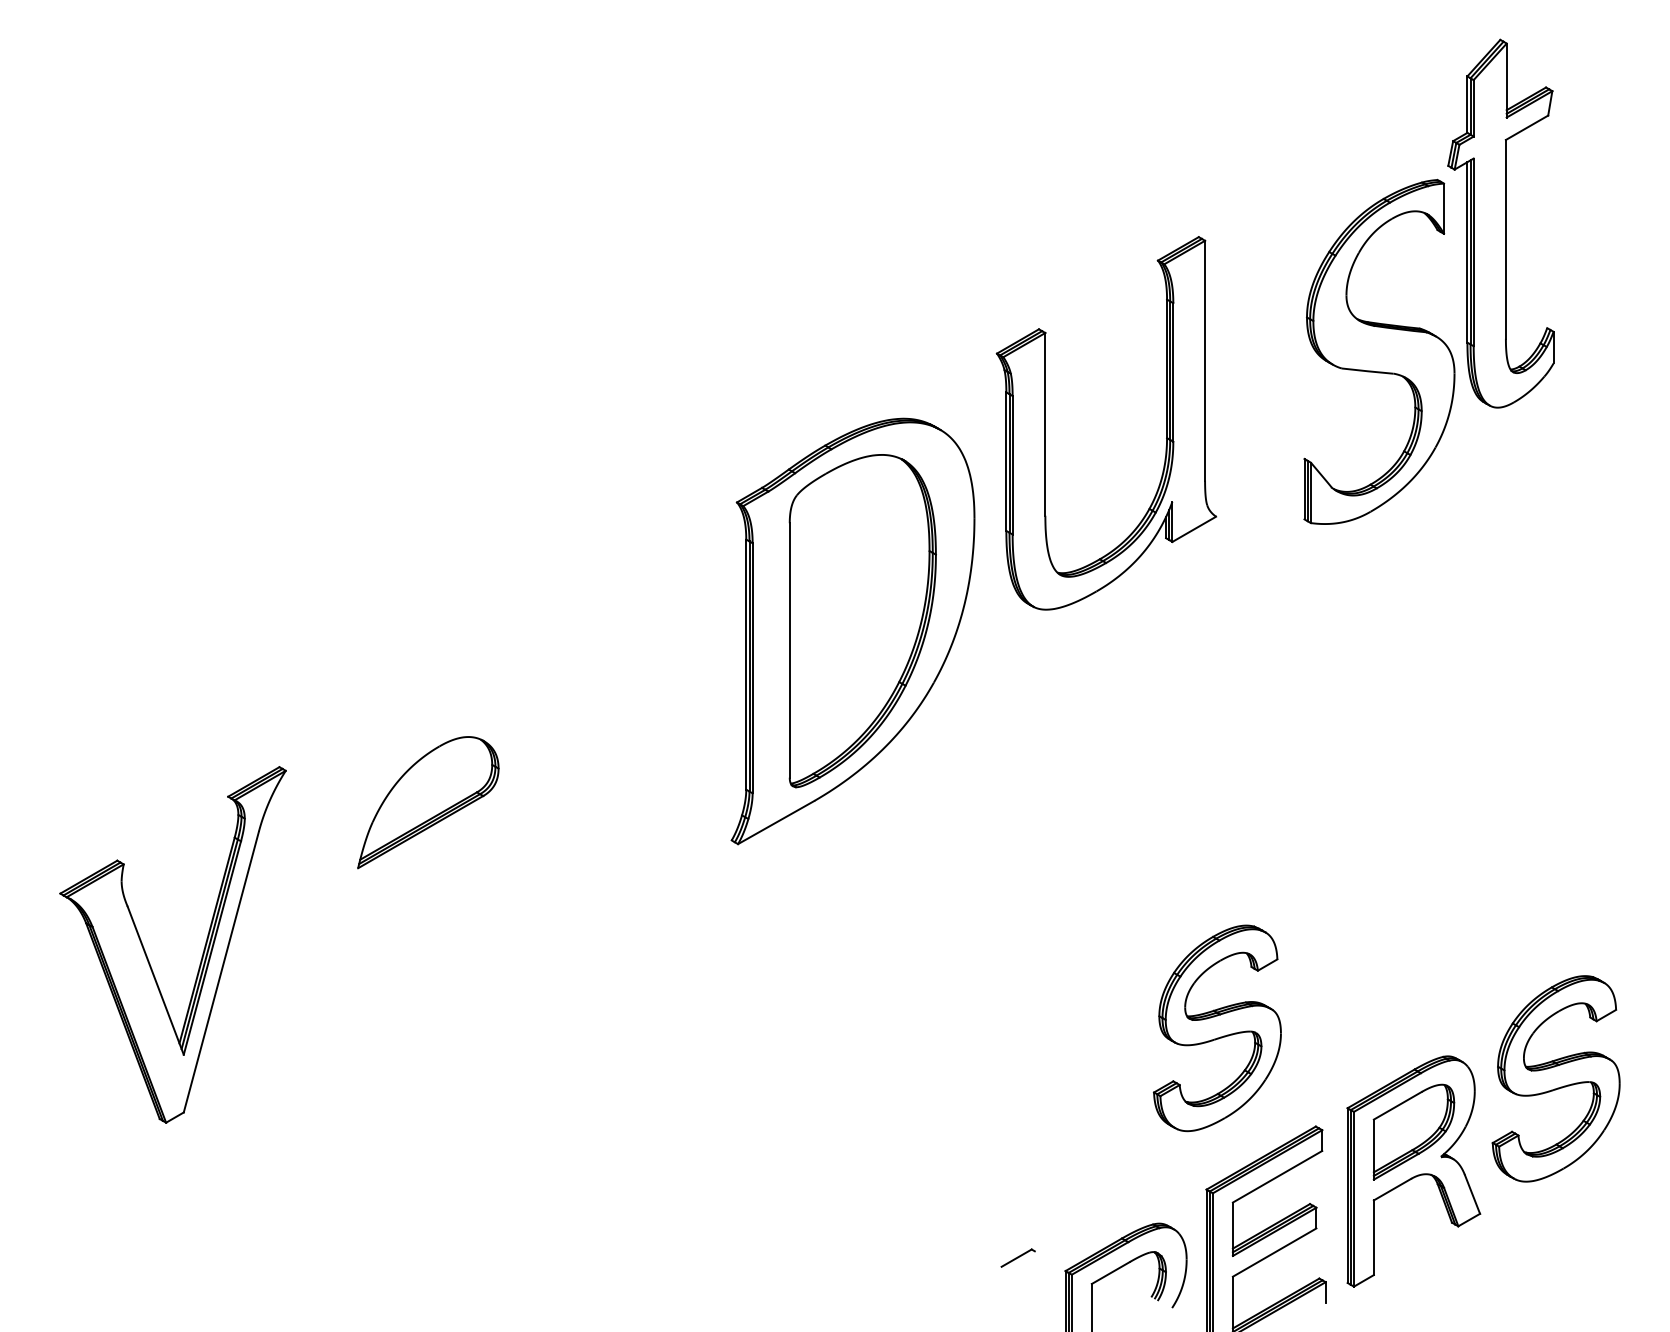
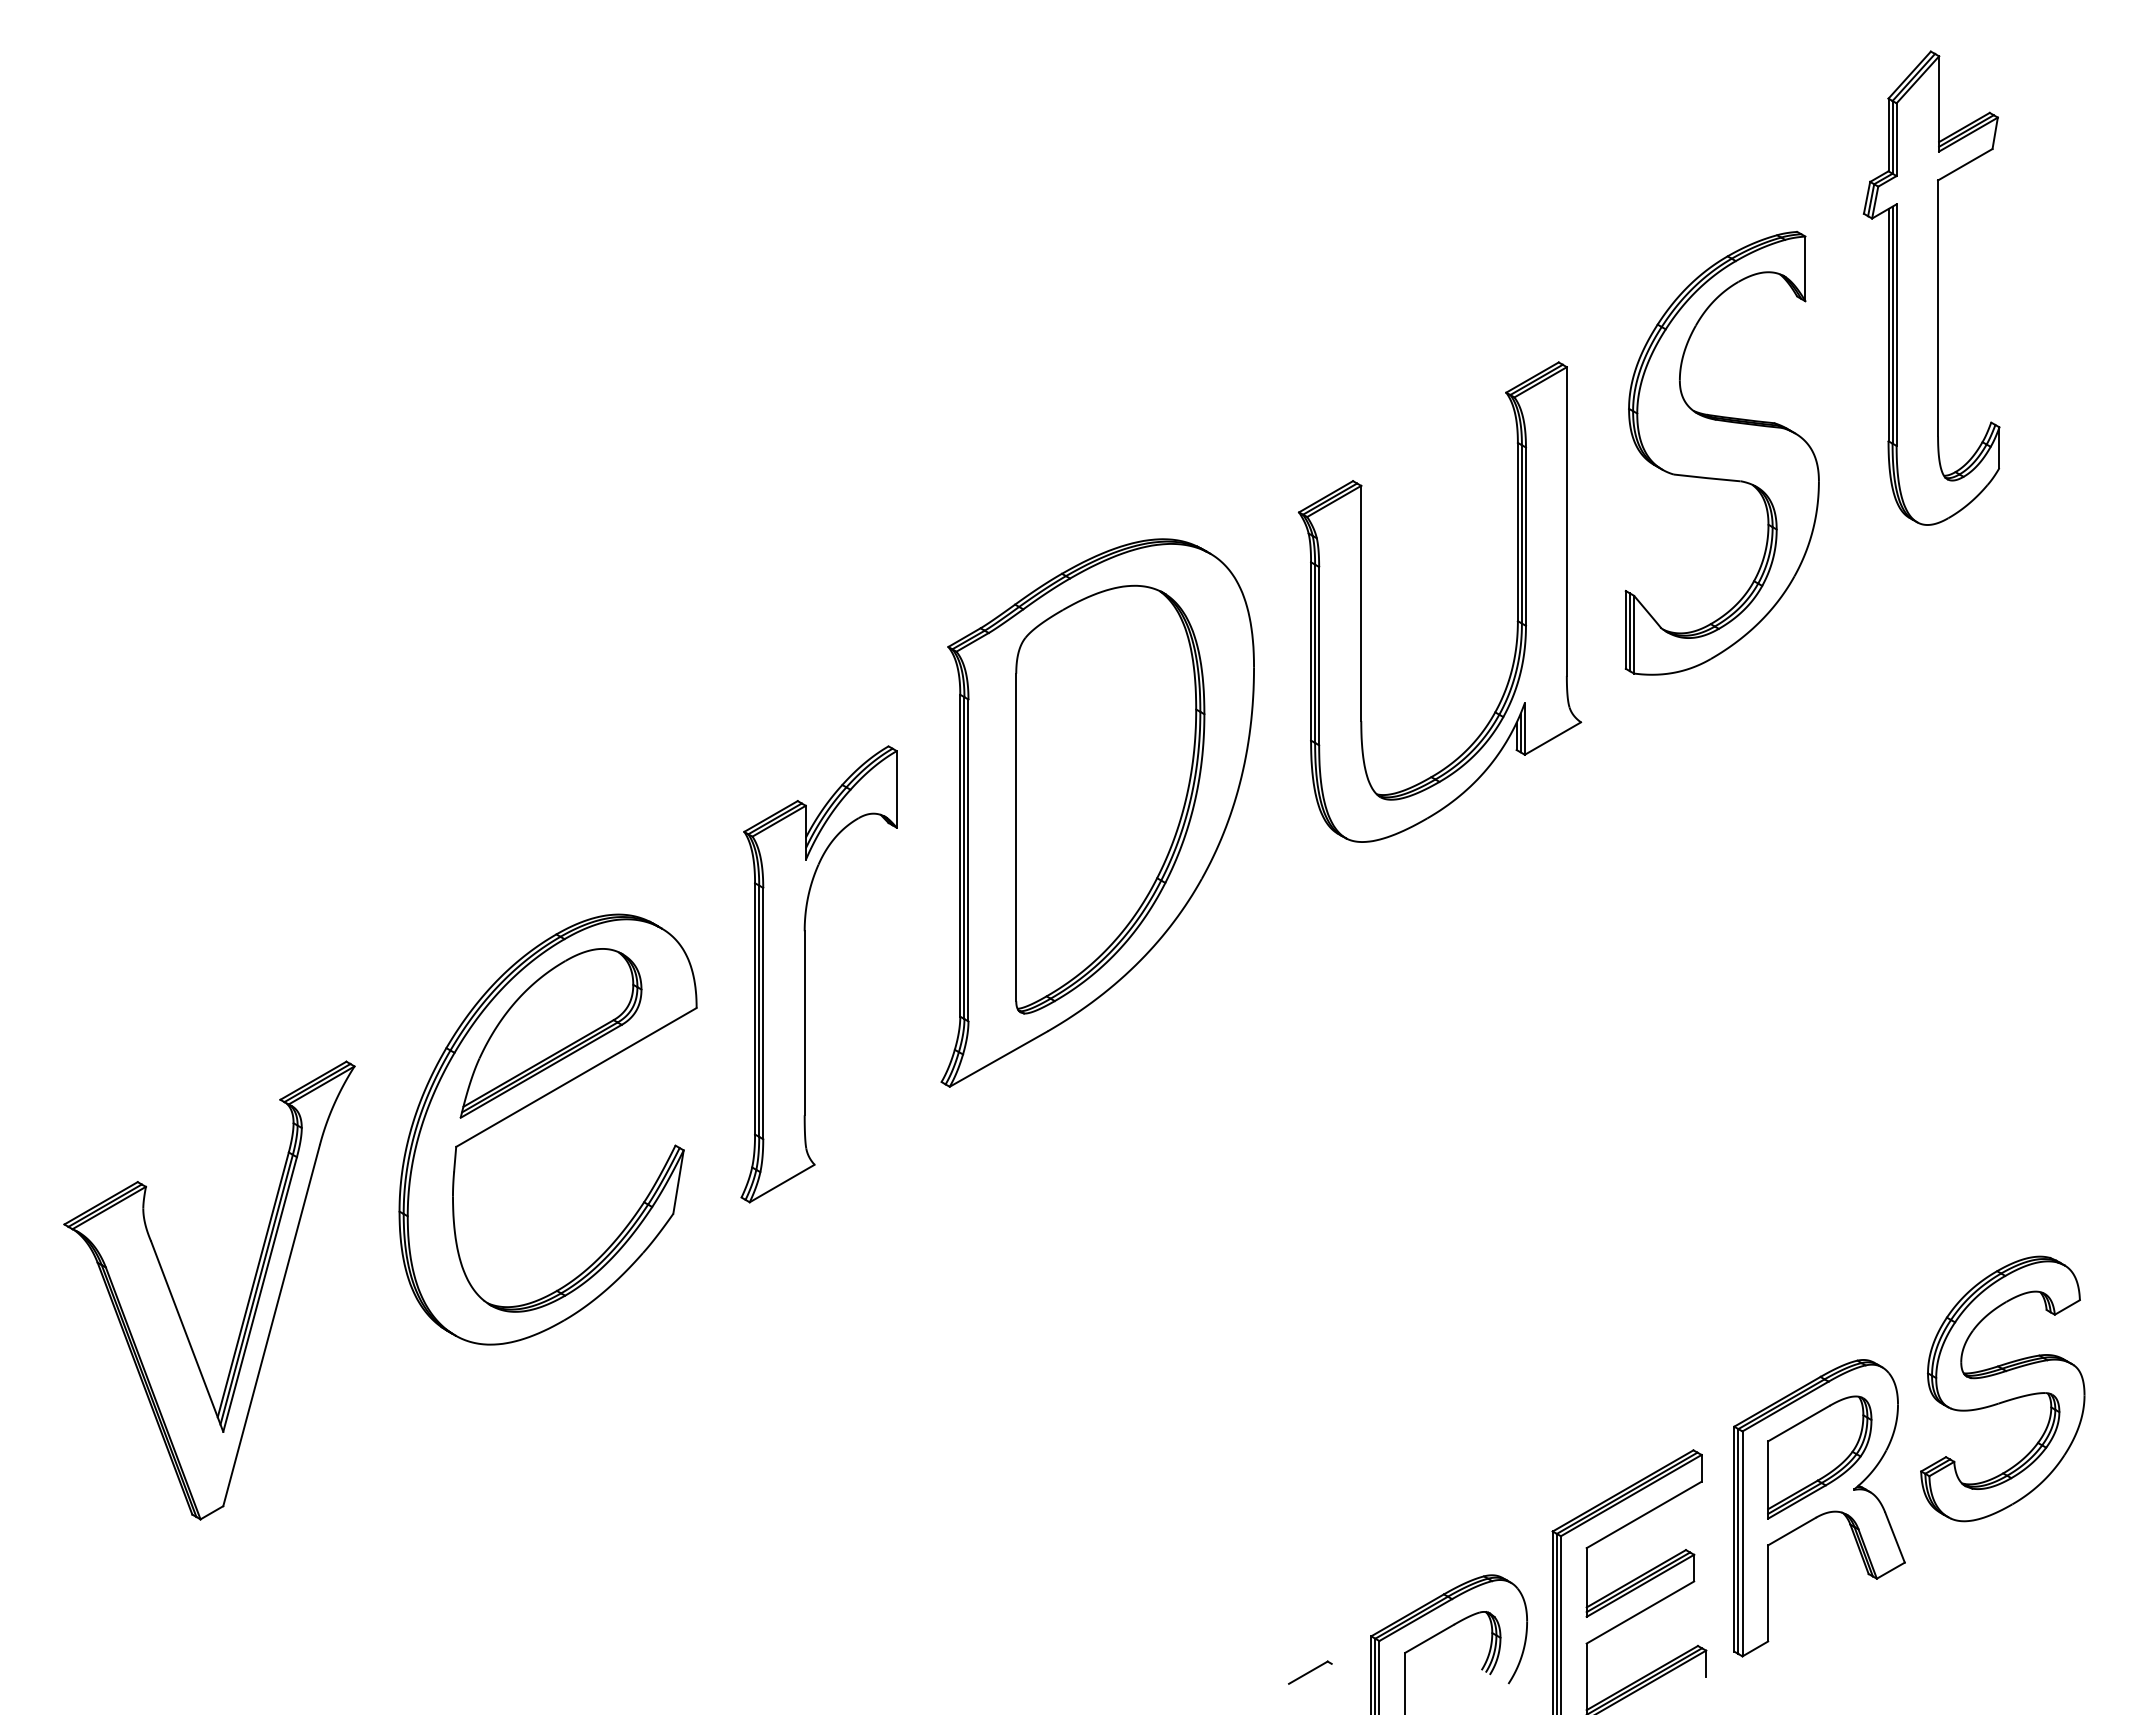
part: (1378, 352) -> (1721, 453), moved
part: (1045, 422) -> (1361, 601), moved
part: (626, 756) -> (805, 974), added
part: (412, 858) -> (530, 1105), added
part: (146, 954) -> (175, 1302), moved
part: (1217, 1028) -> (1566, 1323), removed
part: (1018, 1257) -> (1310, 1672), moved

